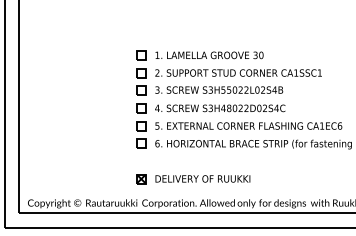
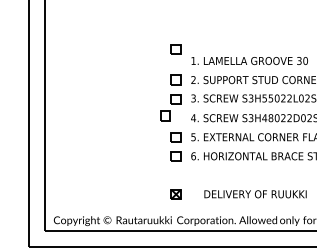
part: (141, 55) -> (176, 49), moved
part: (141, 108) -> (165, 116), moved
text: (202, 178) -> (255, 193), moved

